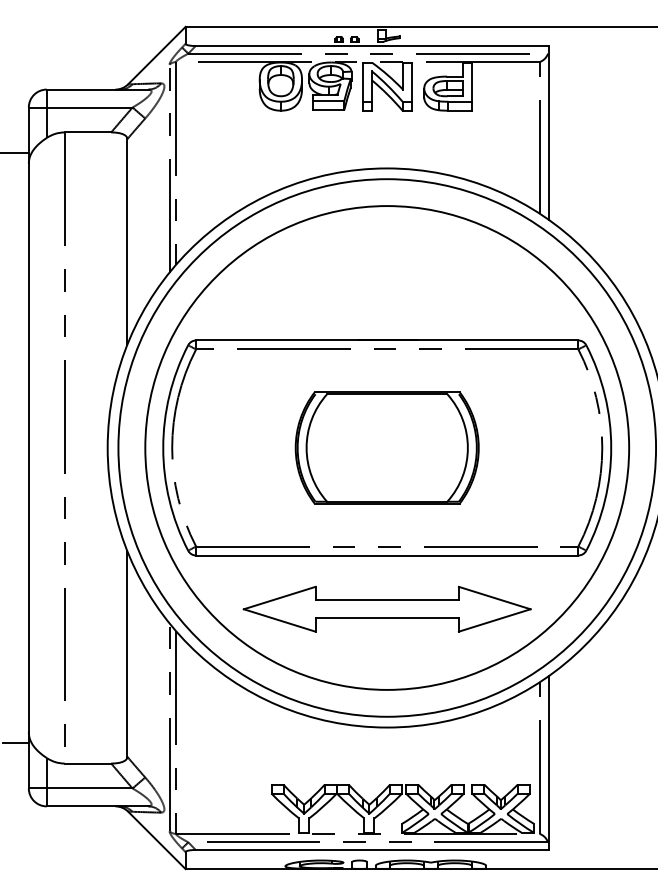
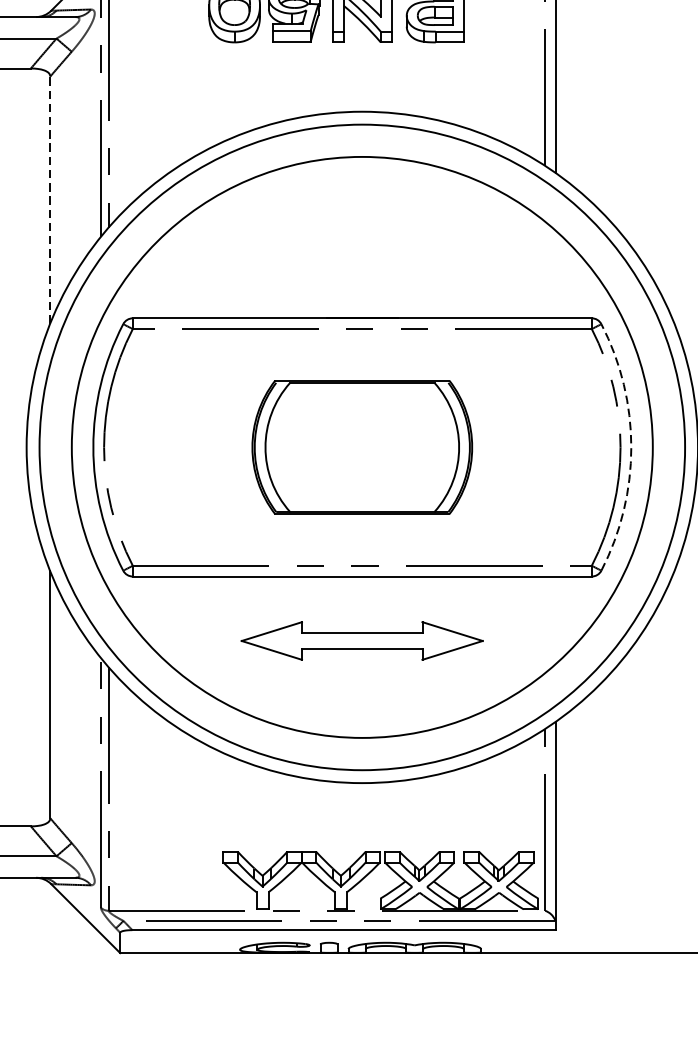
line: (127, 242) -> (50, 200), solid -> dashed
arc: (611, 448) -> (631, 448), solid -> dashed
part: (386, 608) -> (361, 640), size x0.7

